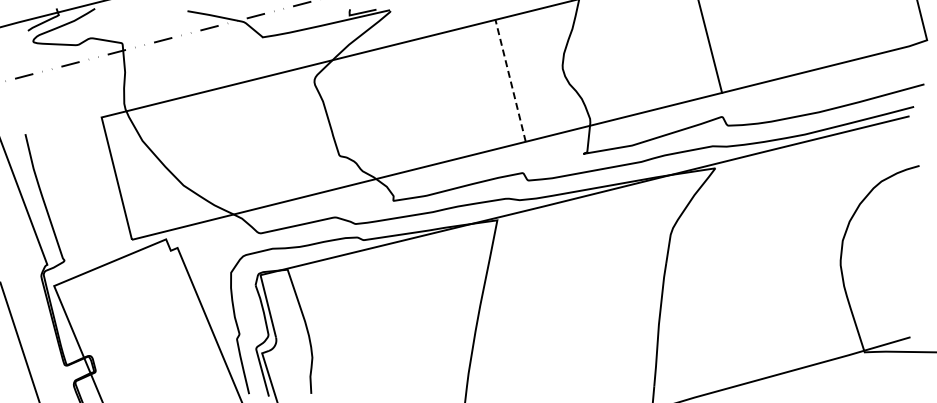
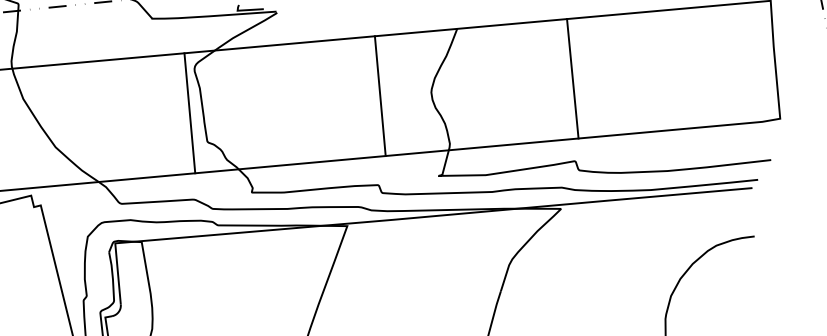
line: (510, 80) -> (380, 95), dashed -> solid
line: (316, 128) -> (189, 112), added

